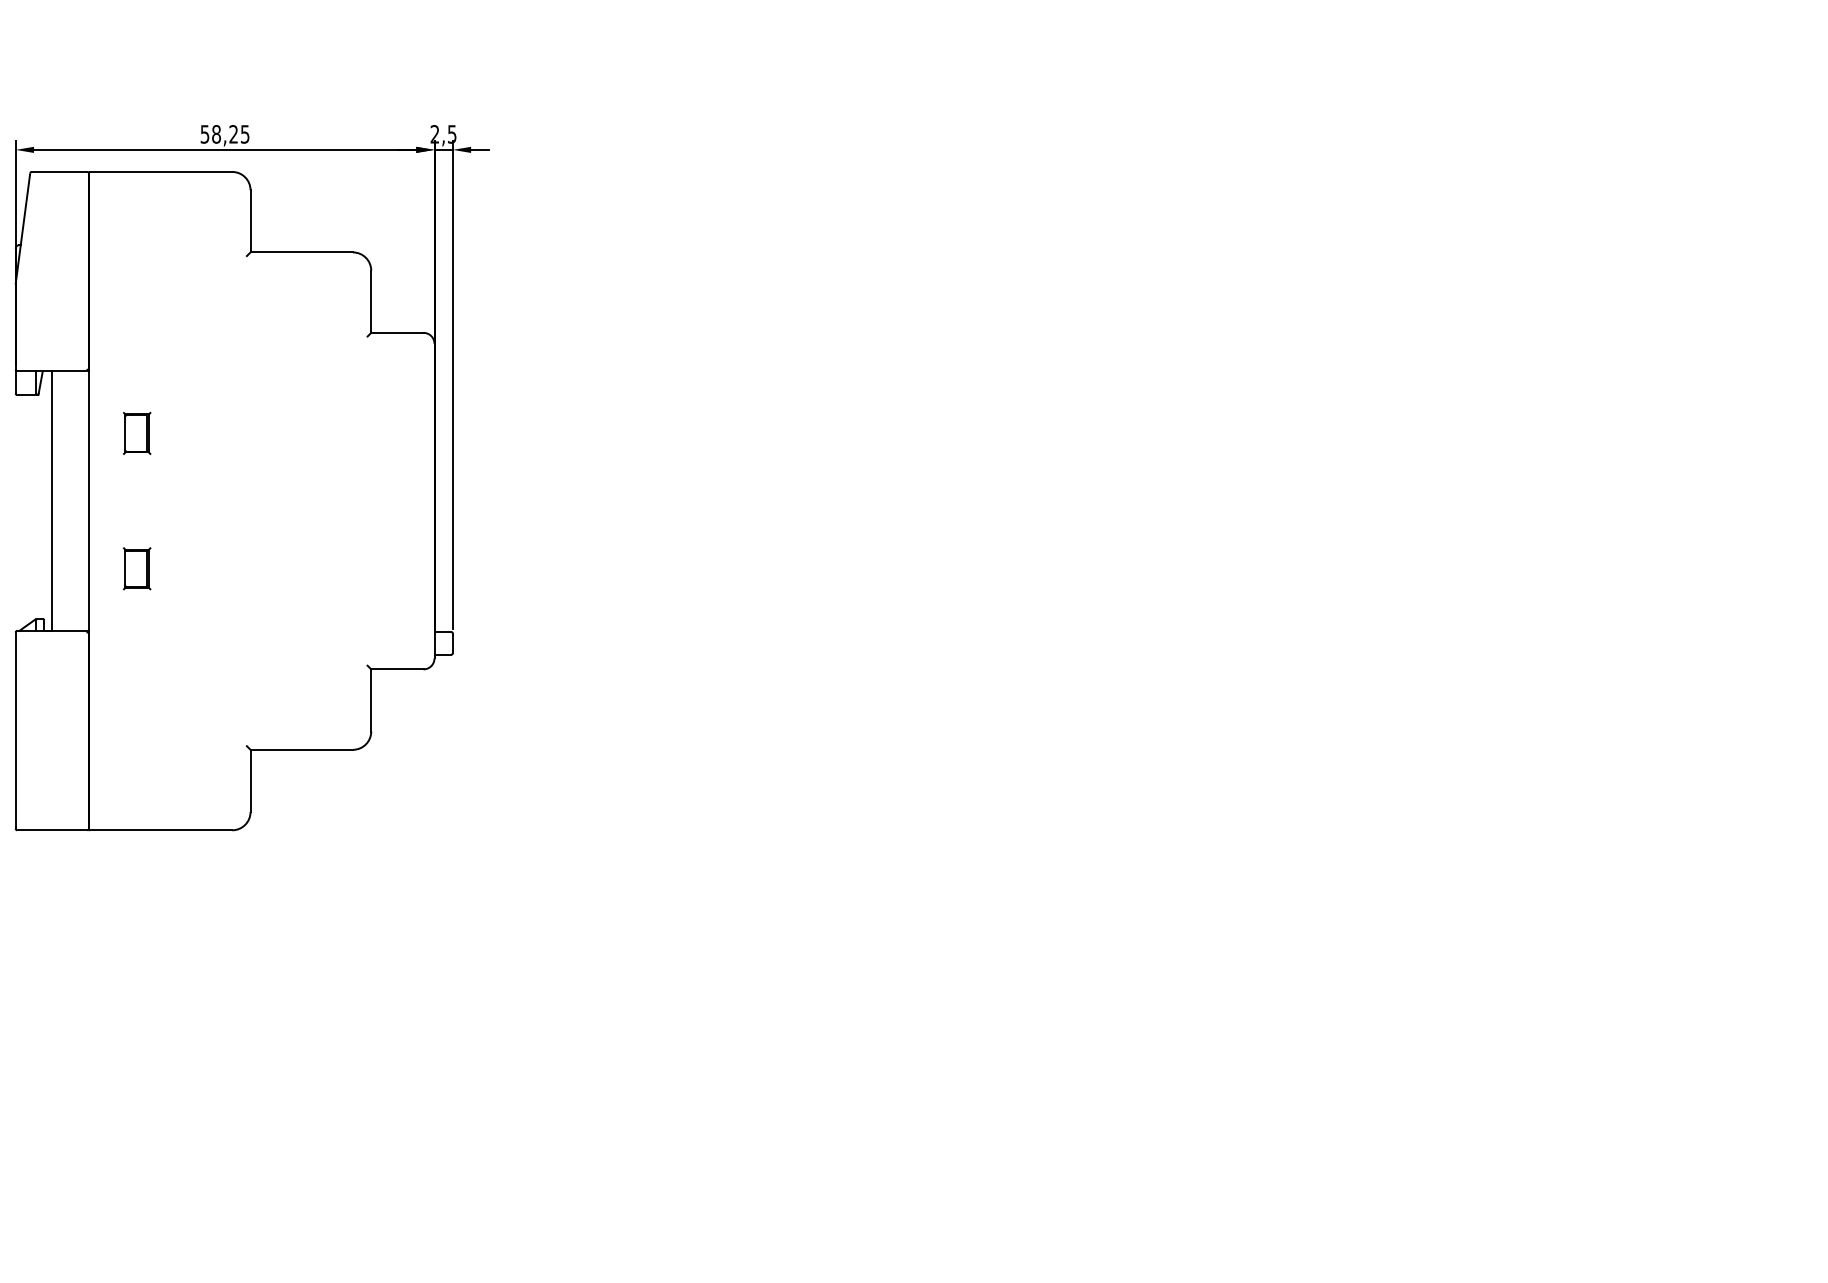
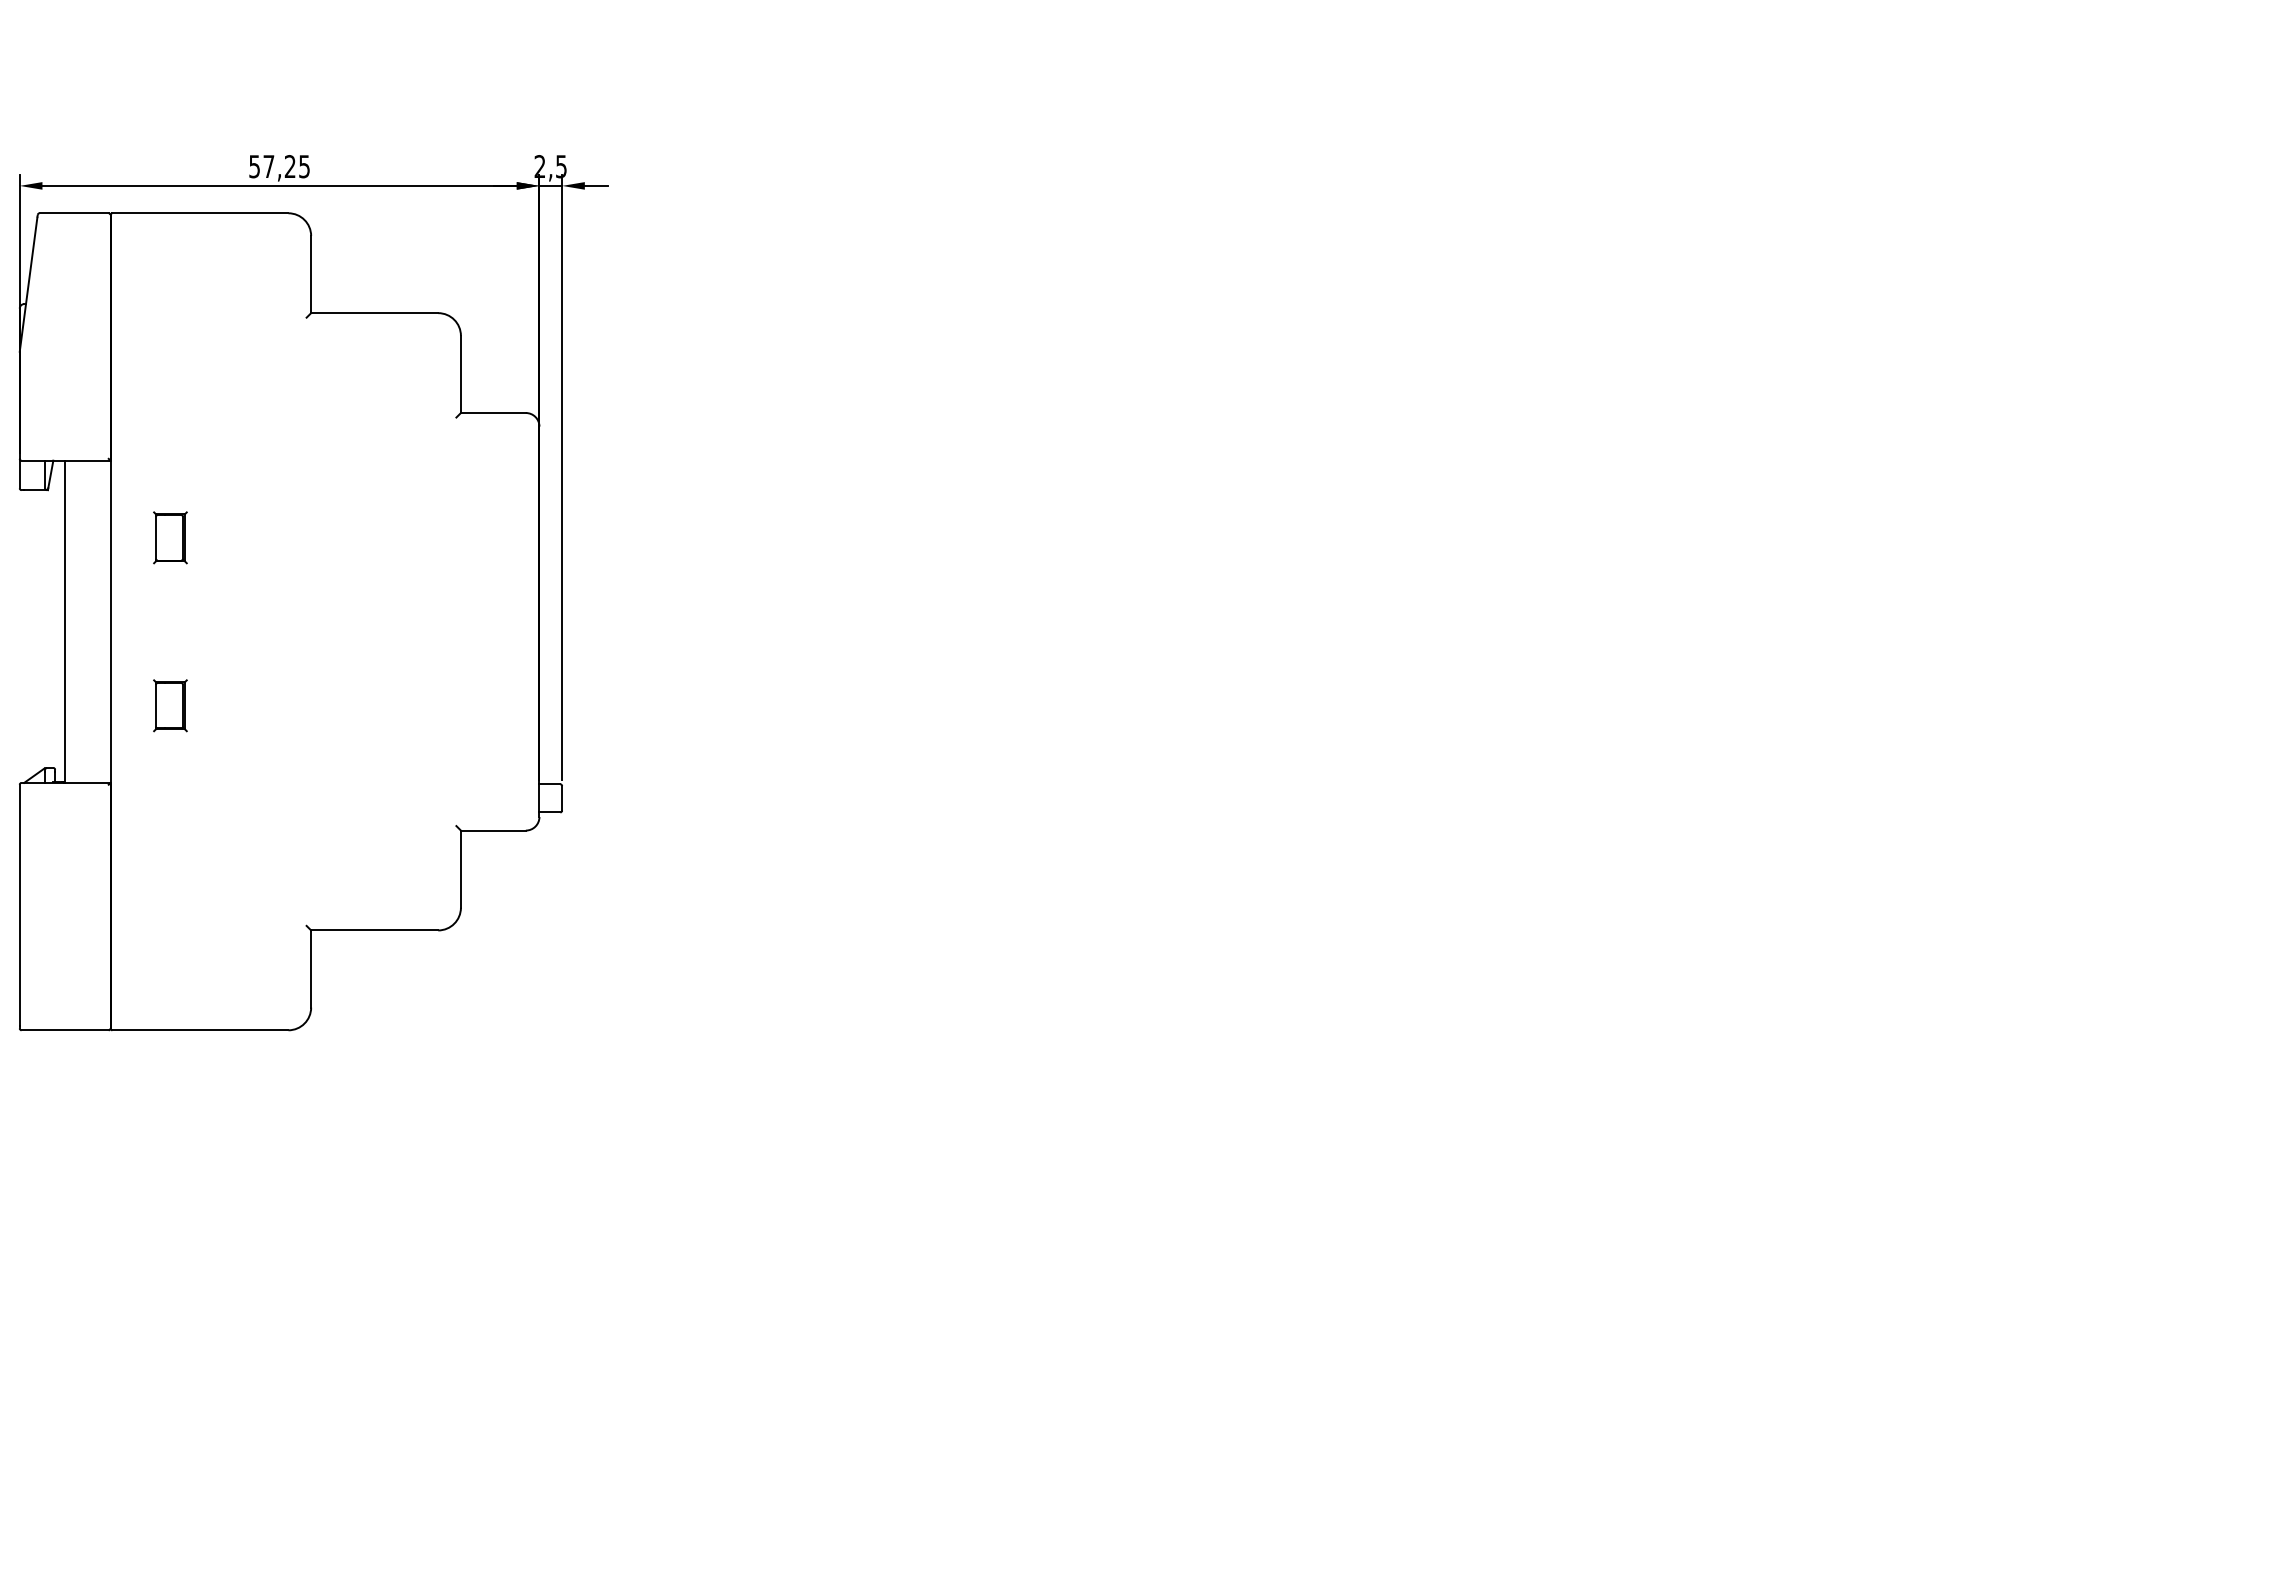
text: (216, 134) -> (268, 166), 58,25 -> 57,25

